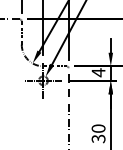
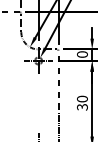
text: (98, 72) -> (82, 54), 4 -> 0

